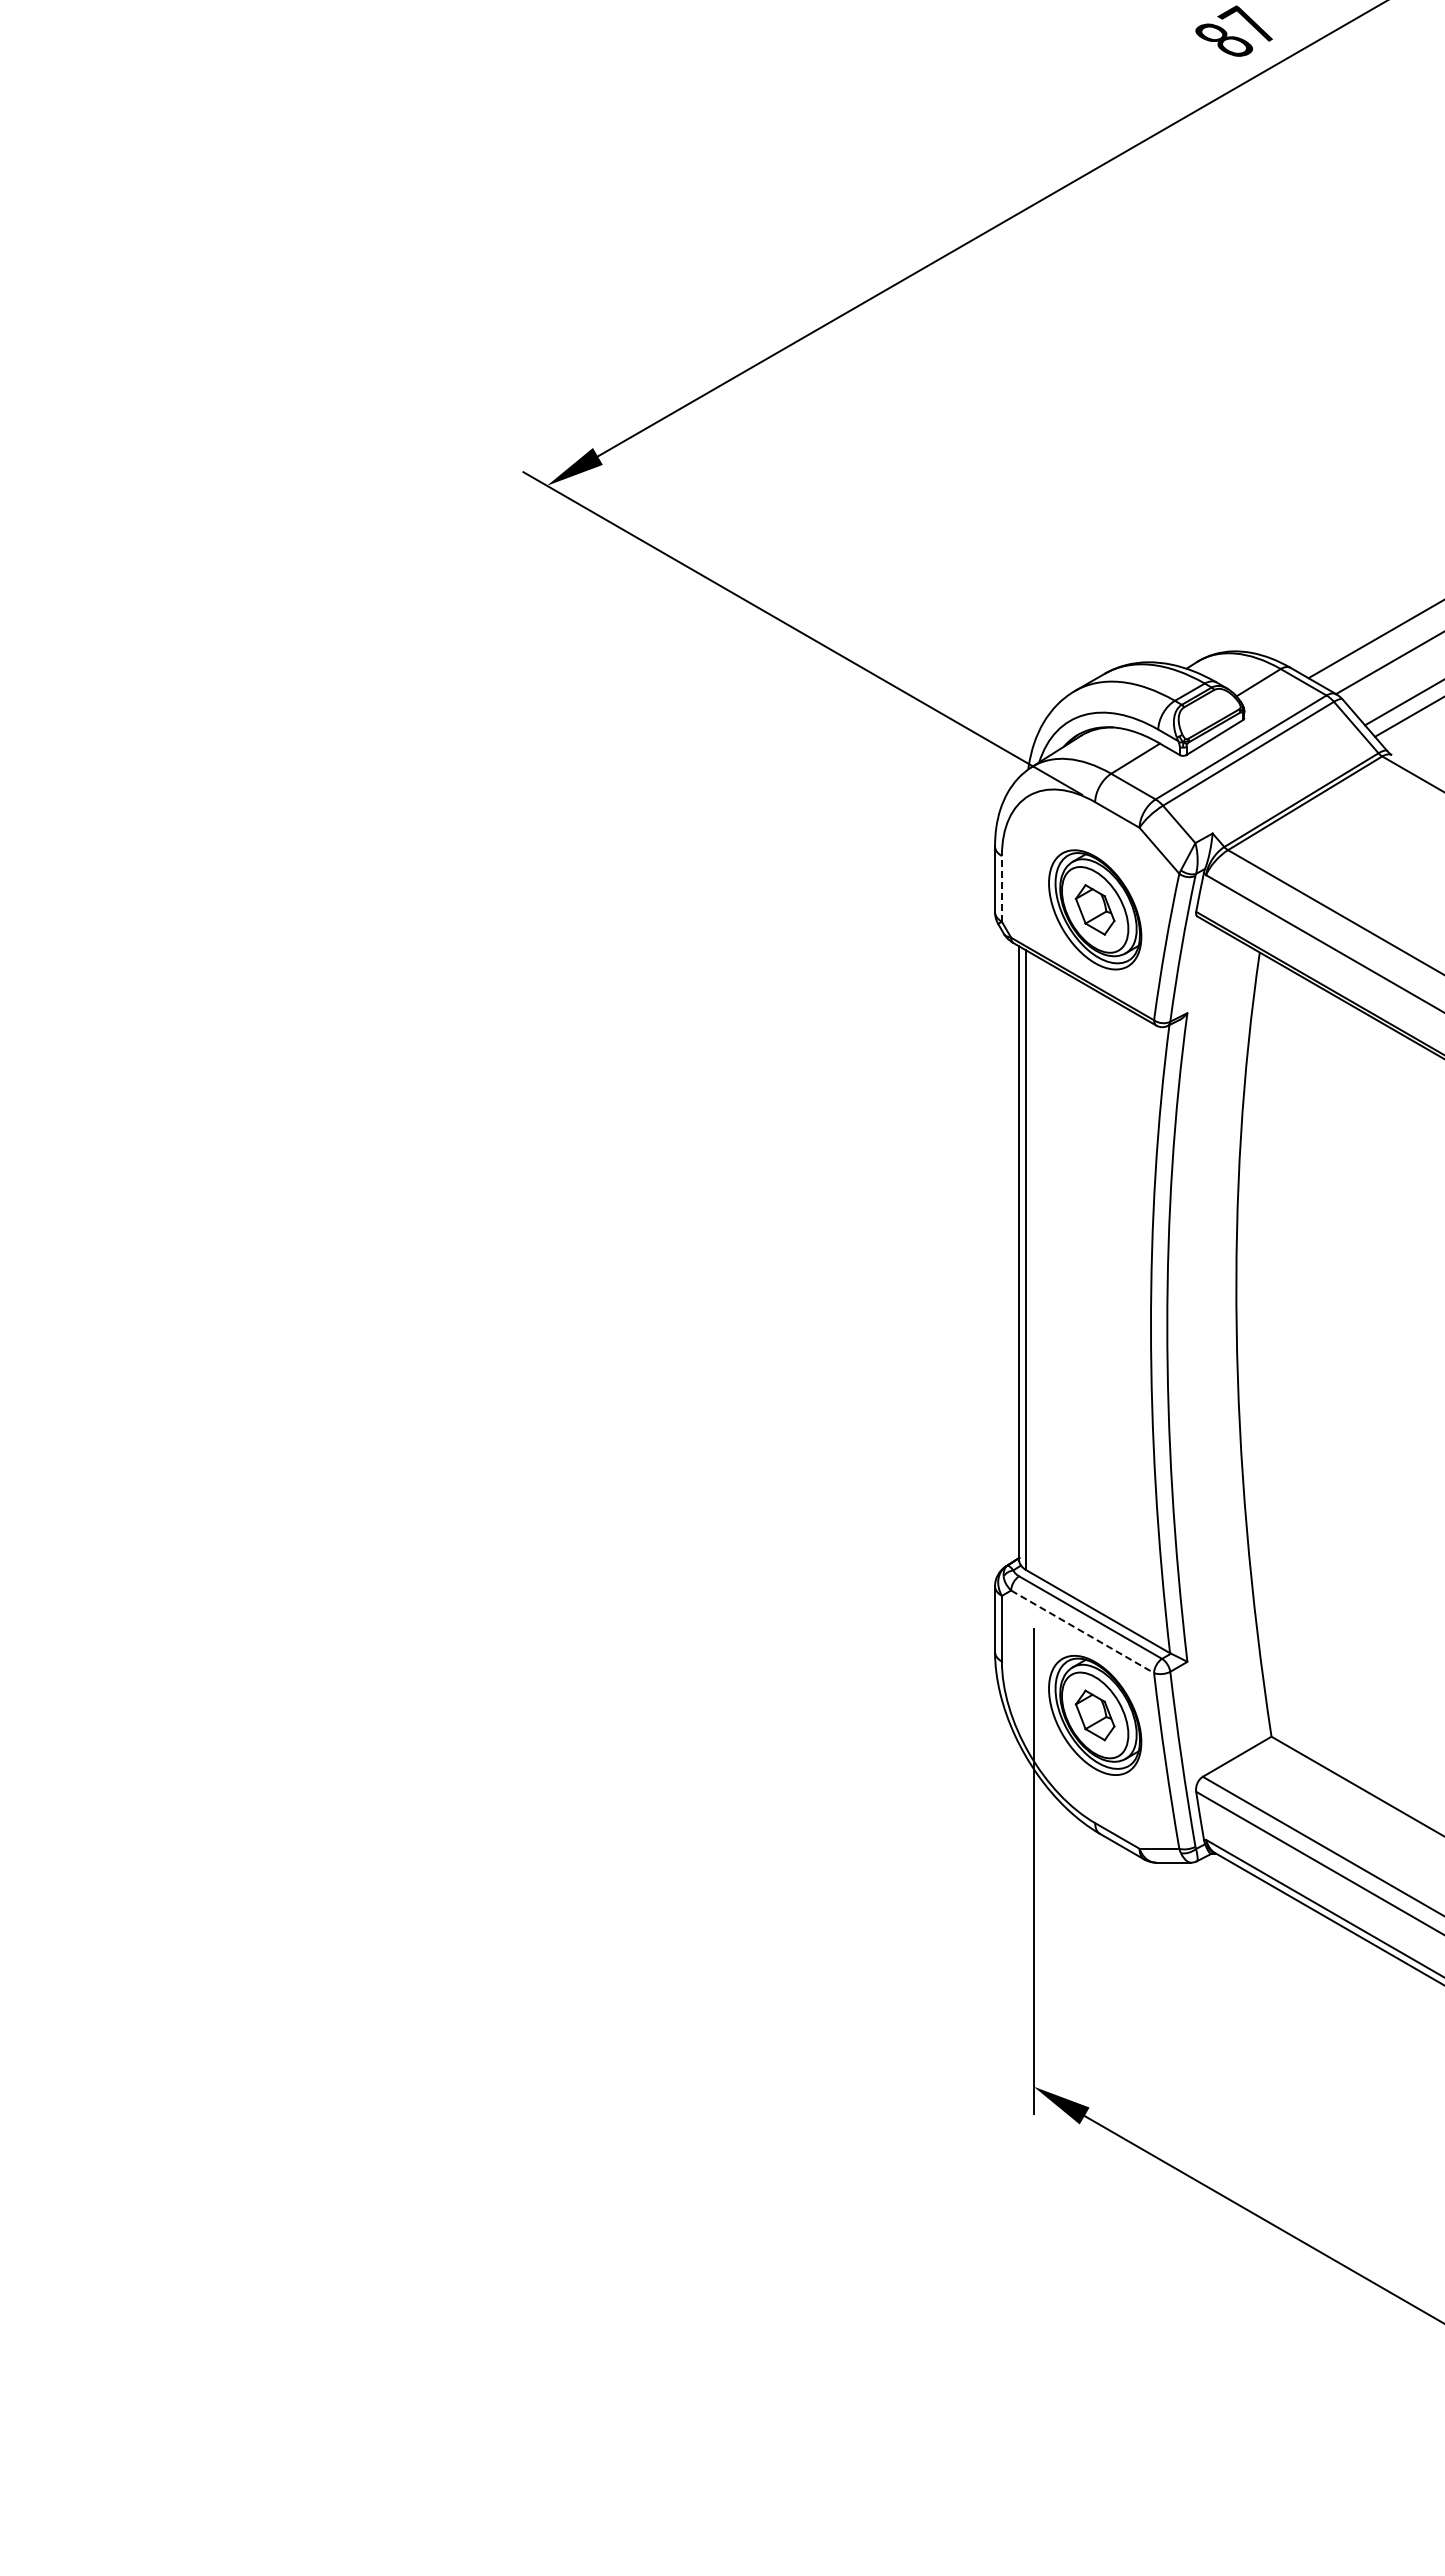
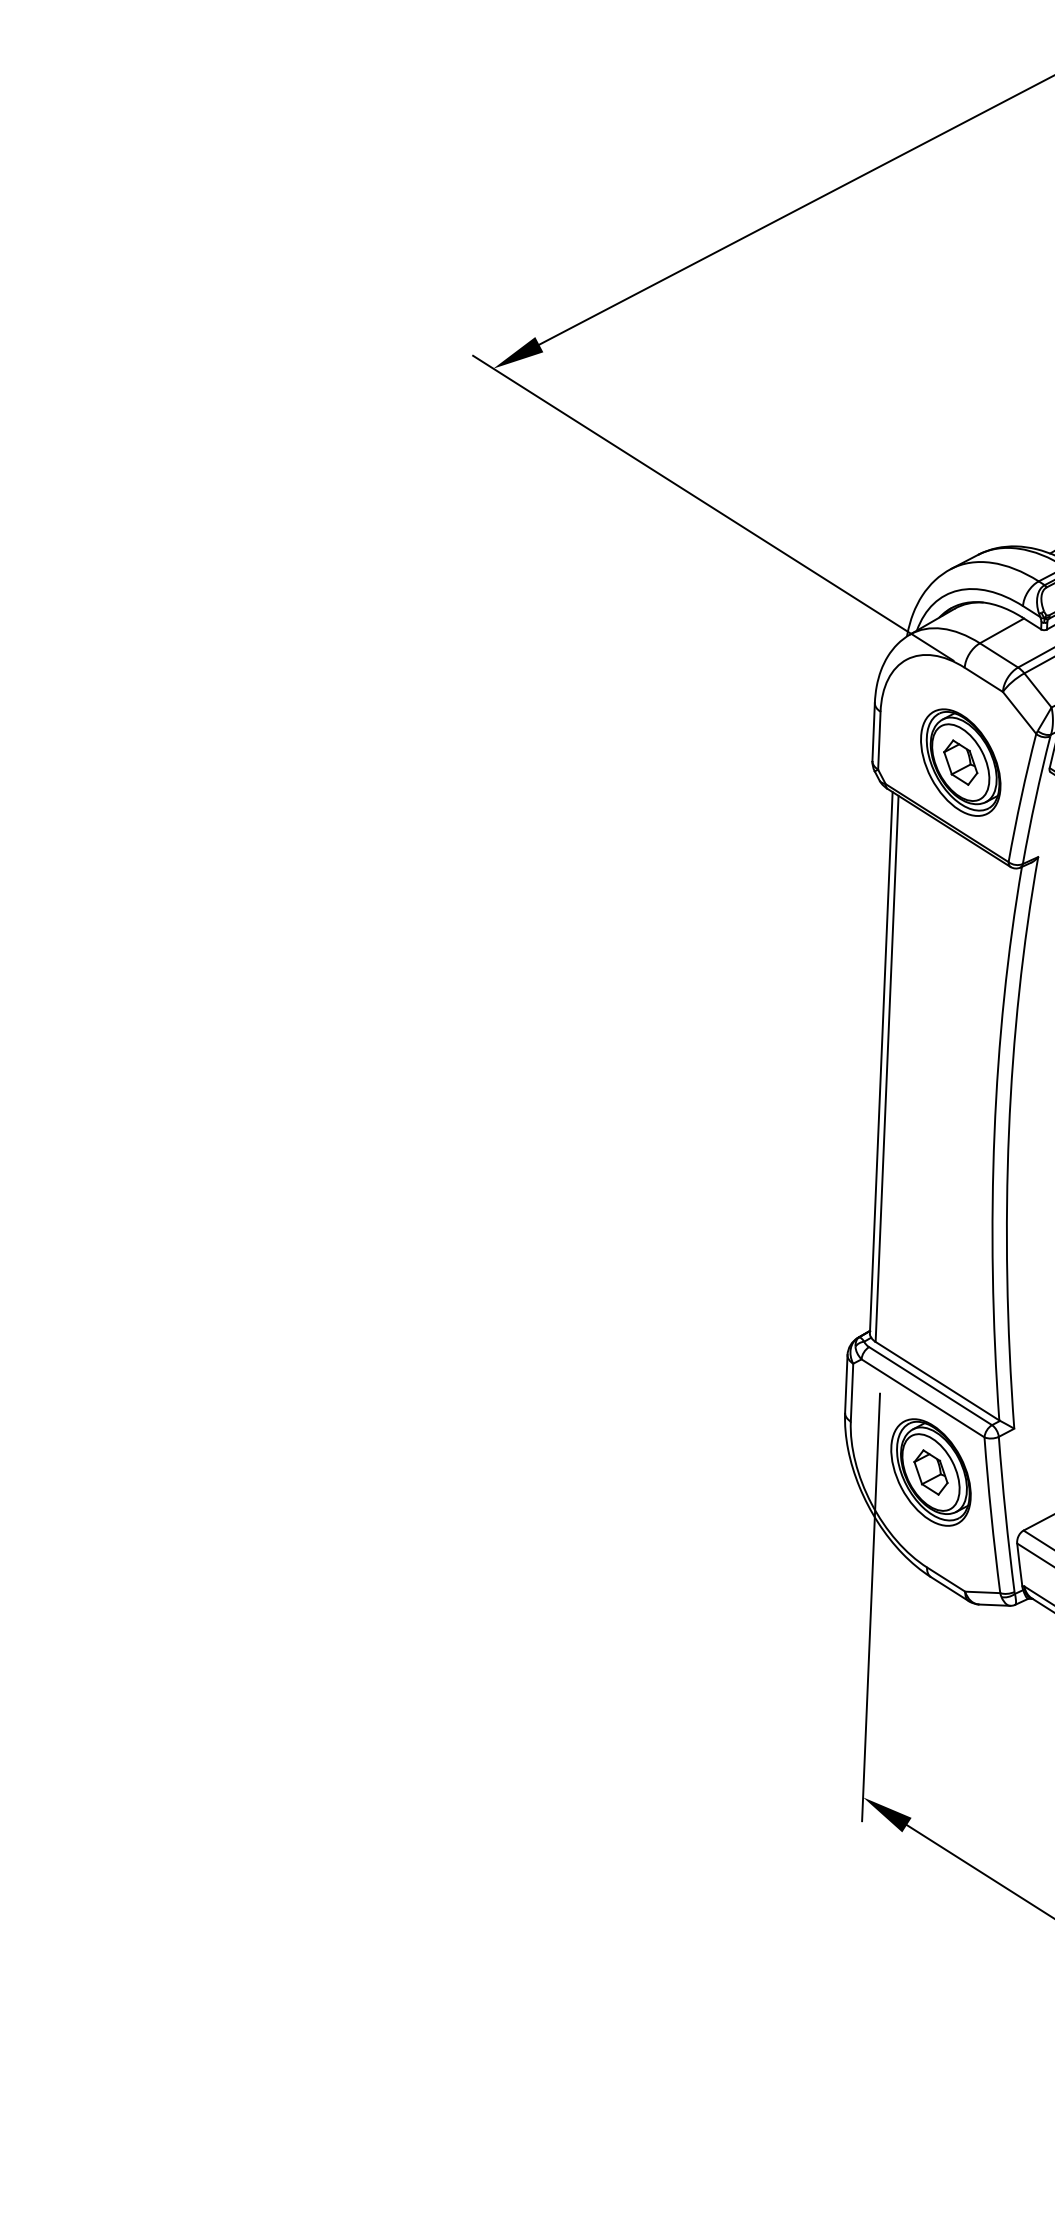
line: (1001, 888) -> (879, 740), dashed -> solid
line: (1082, 1631) -> (922, 1398), dashed -> solid

